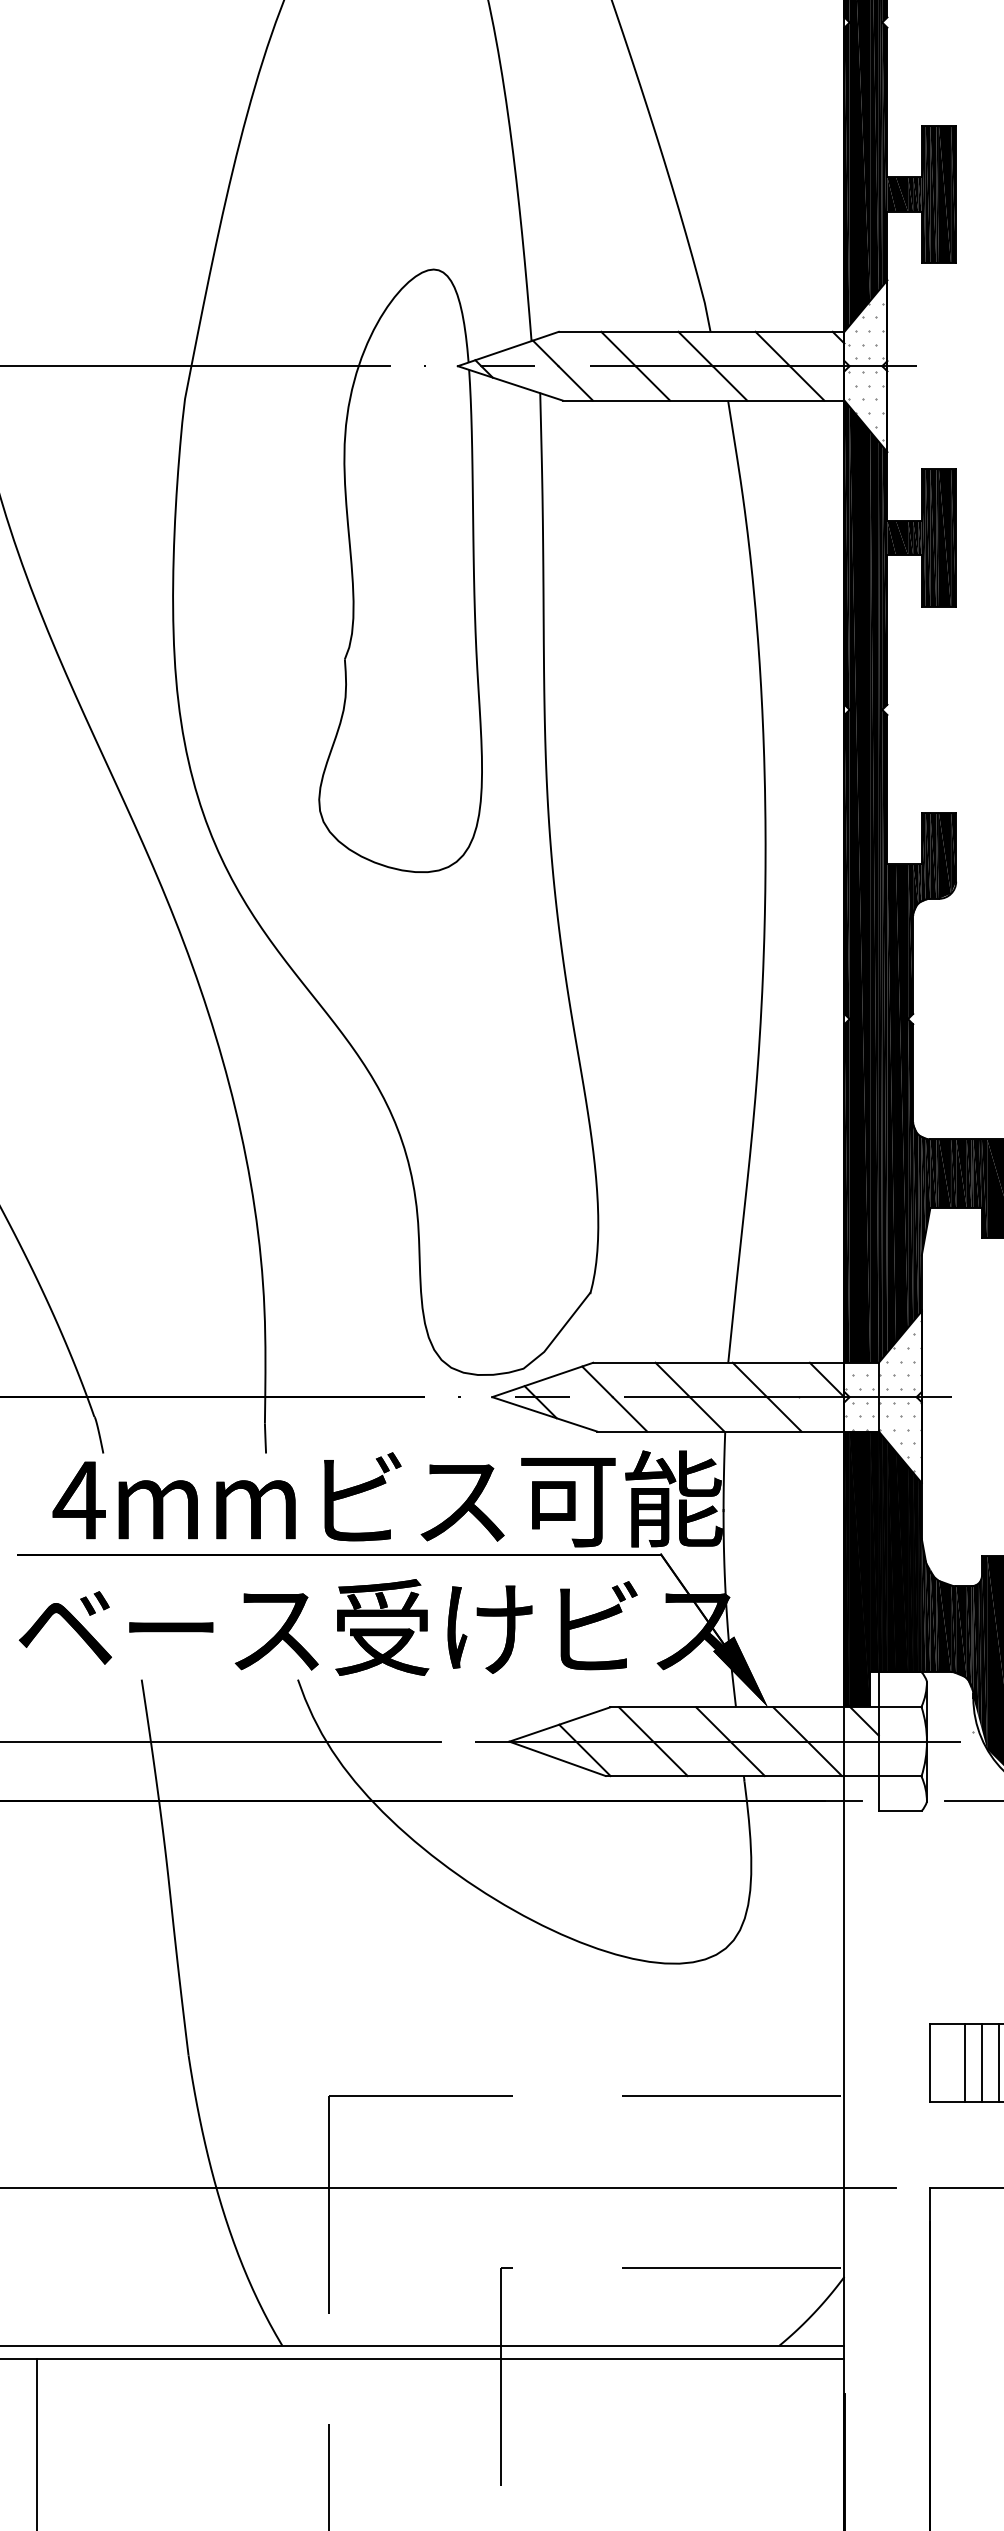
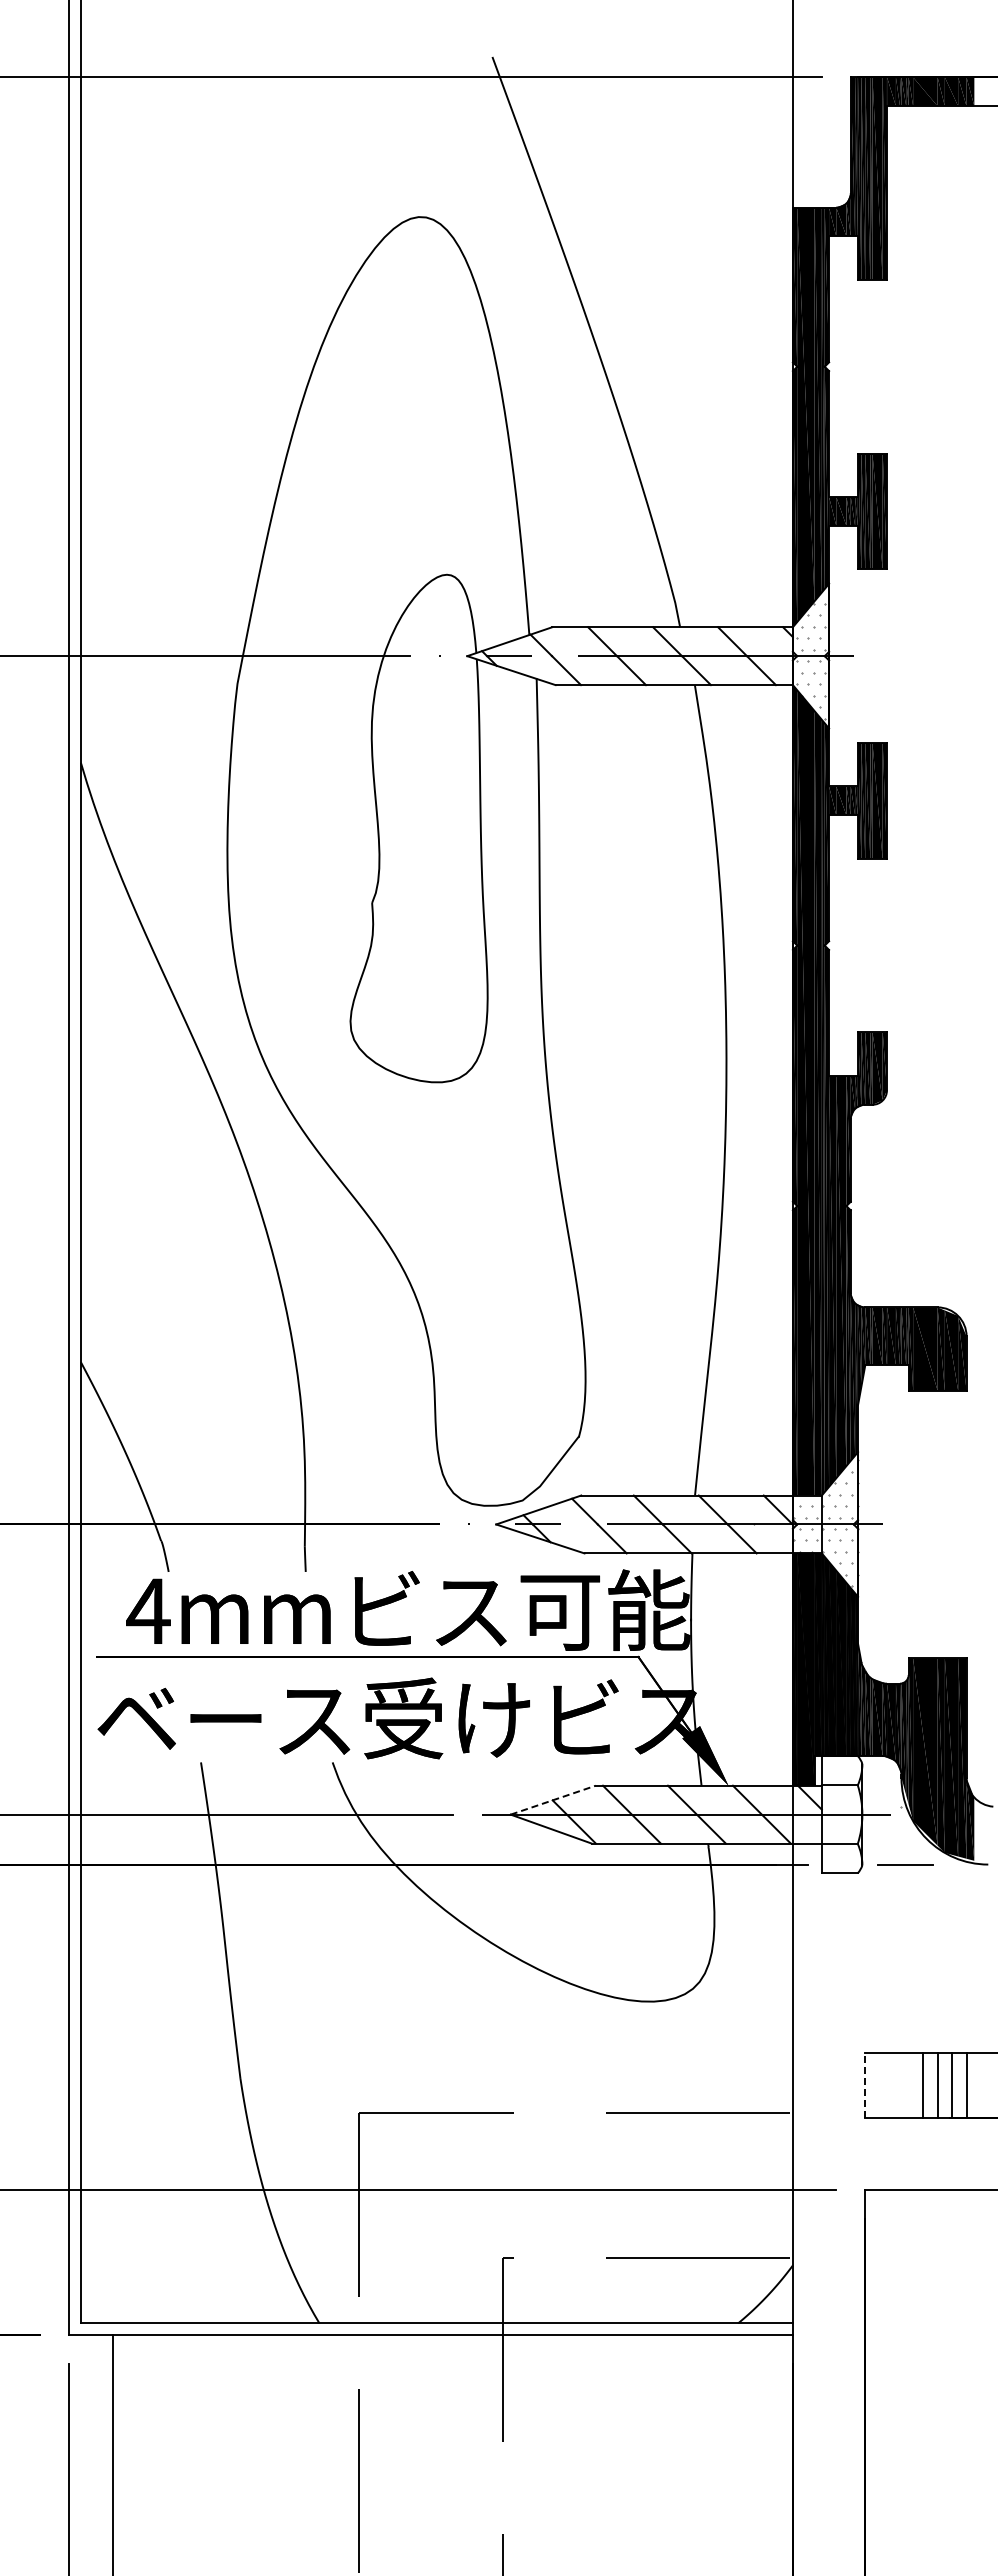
line: (560, 1724) -> (553, 1800), solid -> dashed
line: (965, 2062) -> (894, 2084), removed
line: (981, 2062) -> (908, 2084), removed
line: (930, 2063) -> (865, 2085), solid -> dashed

